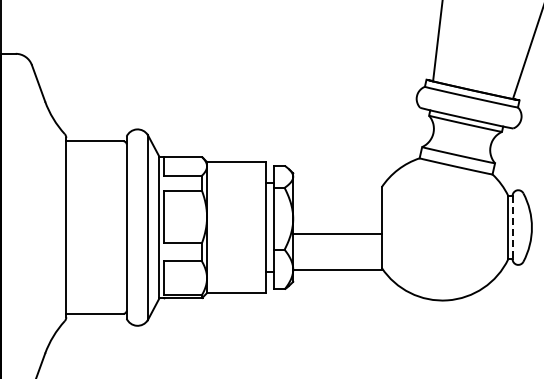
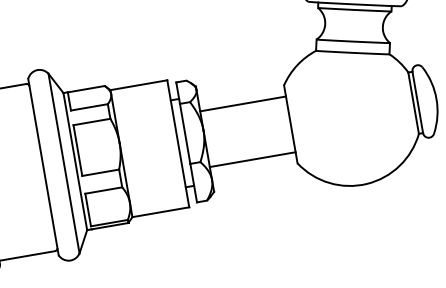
line: (512, 227) -> (417, 102), dashed -> solid
line: (337, 233) -> (243, 103), moved
line: (337, 270) -> (252, 159), moved

